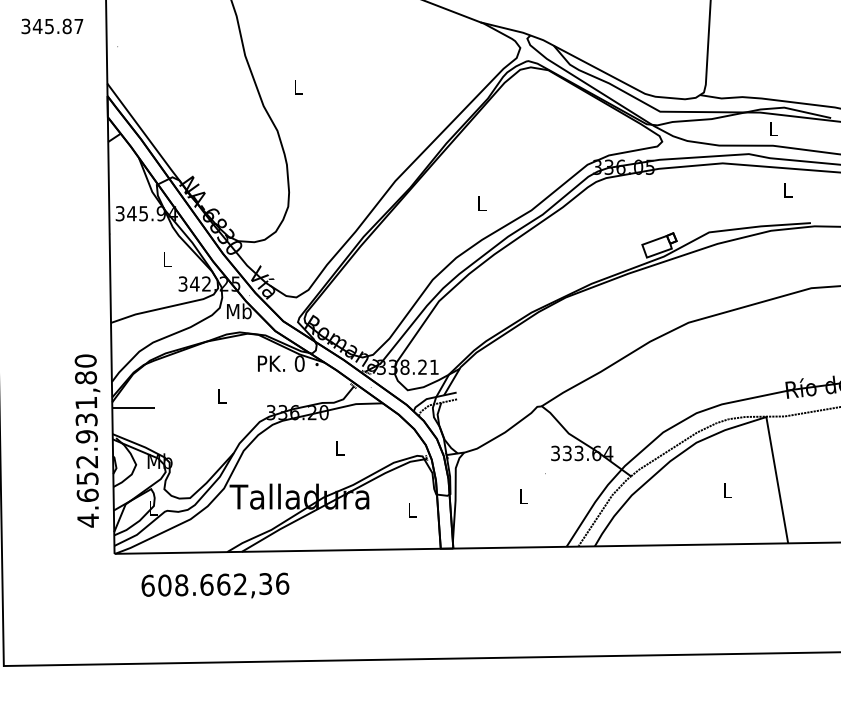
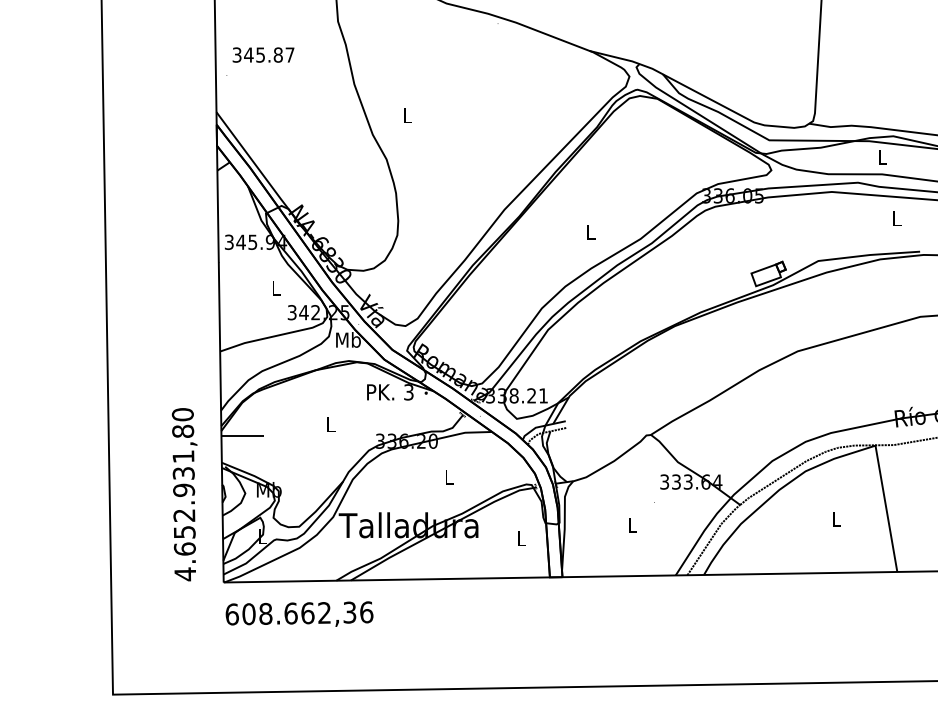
text: (52, 25) -> (263, 54), moved
text: (299, 363) -> (408, 392), 0 -> 3
text: (87, 440) -> (184, 494), moved
text: (215, 584) -> (299, 613), moved

